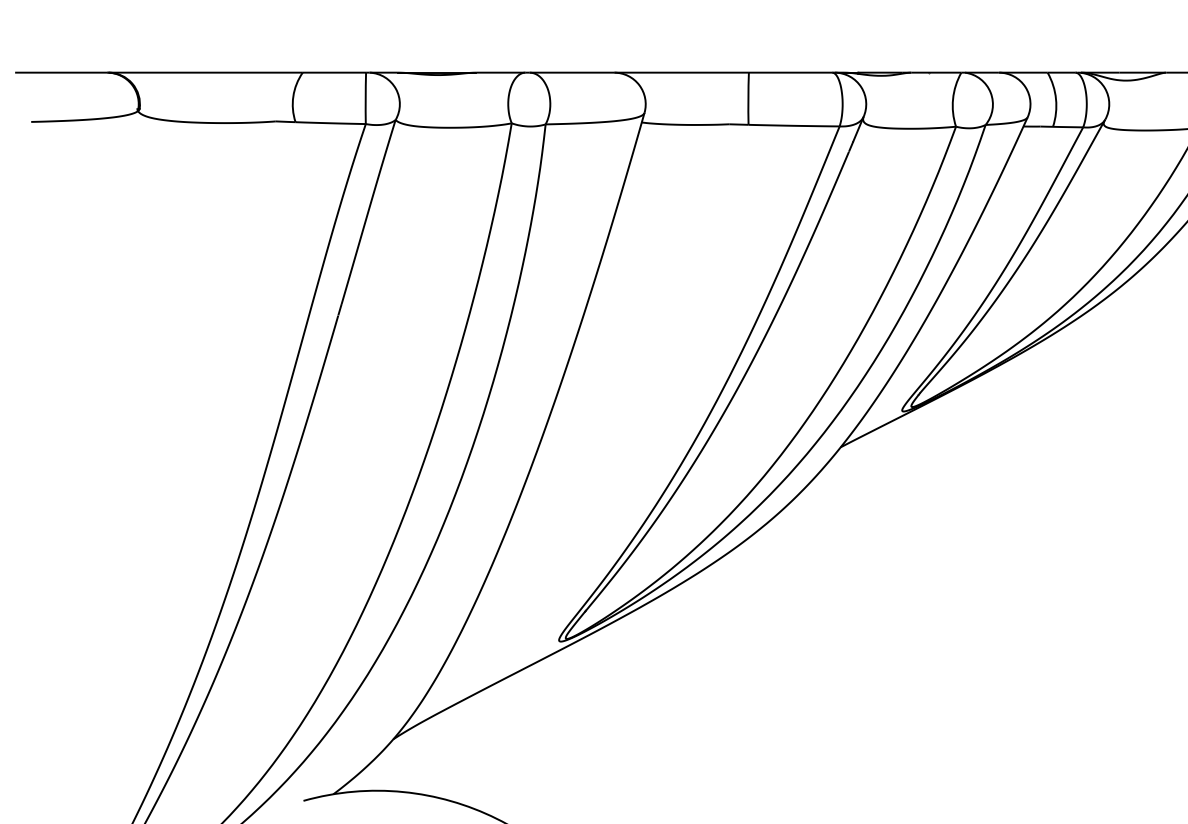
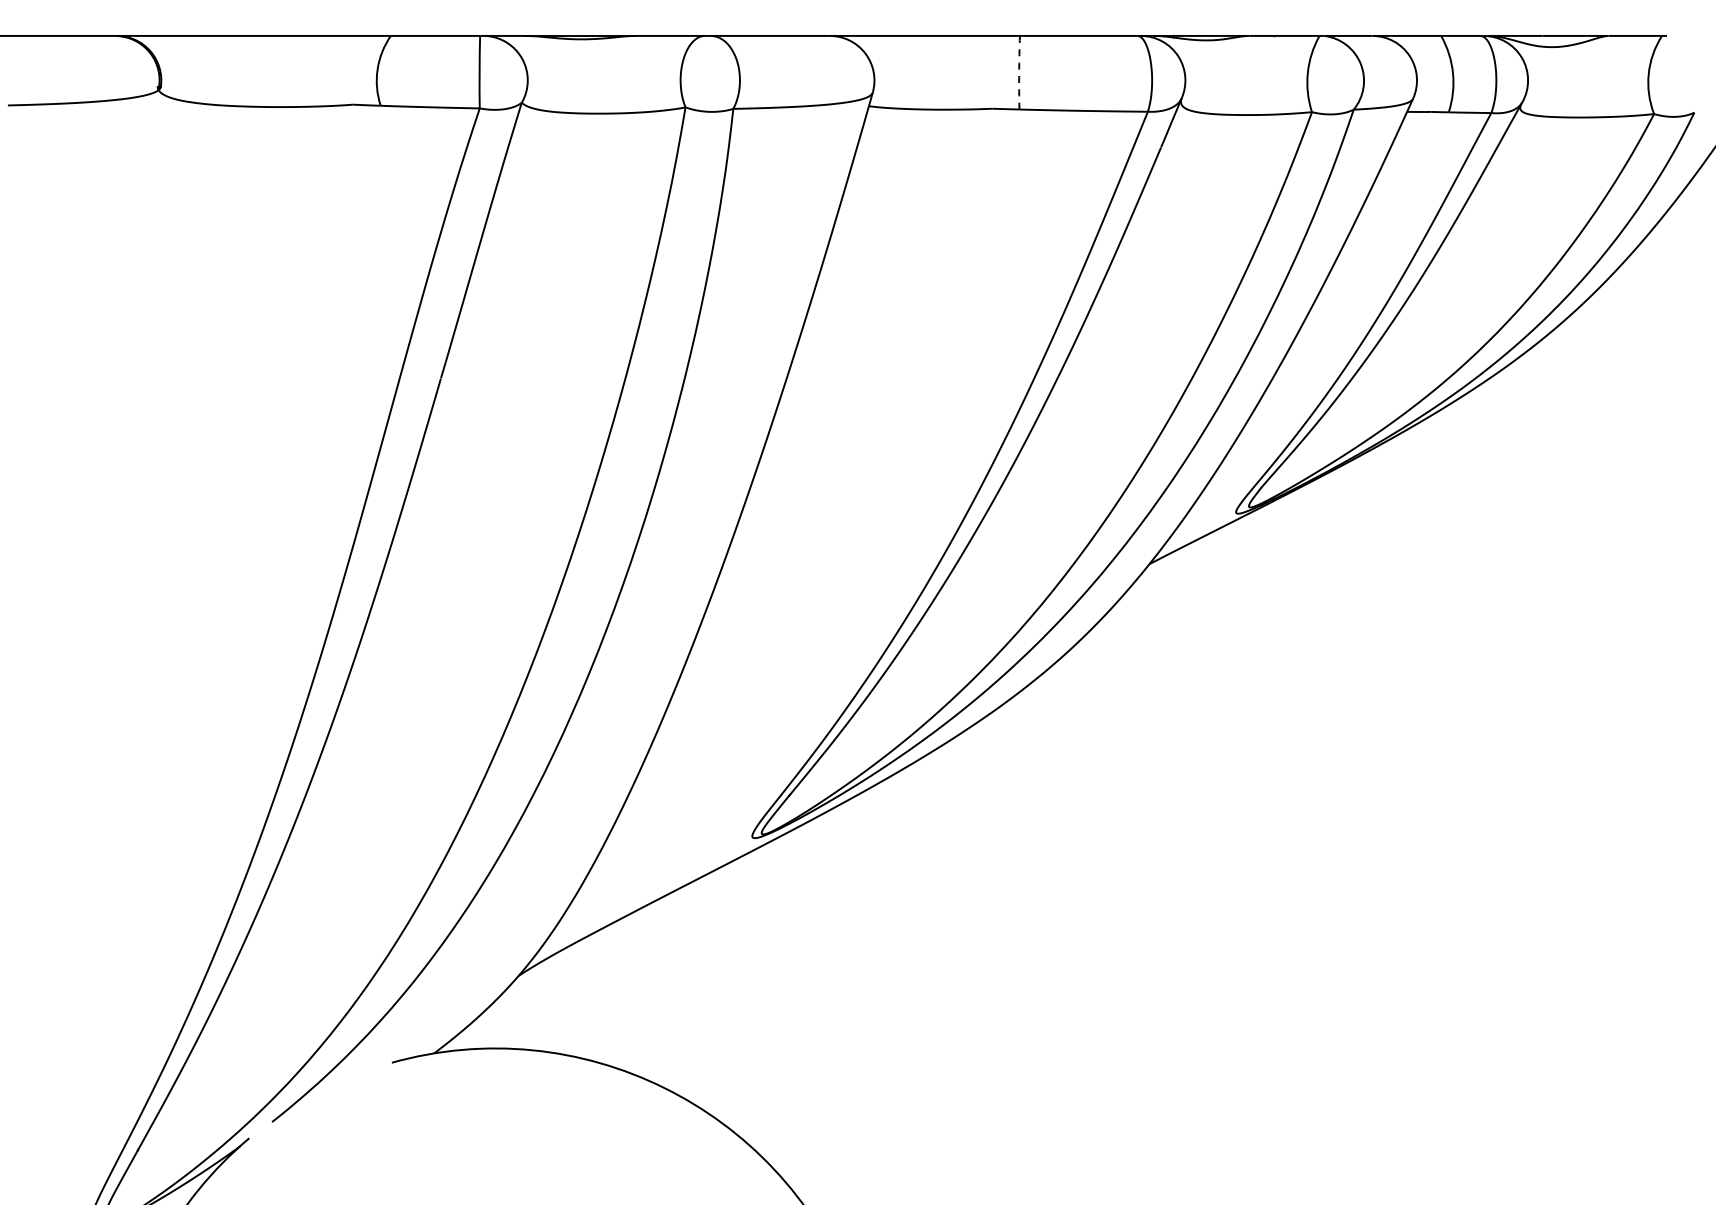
arc: (748, 98) -> (1019, 72), solid -> dashed

